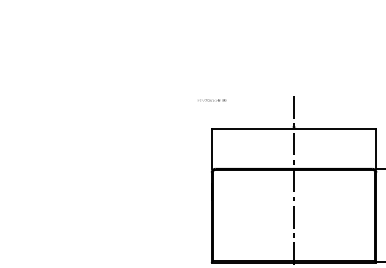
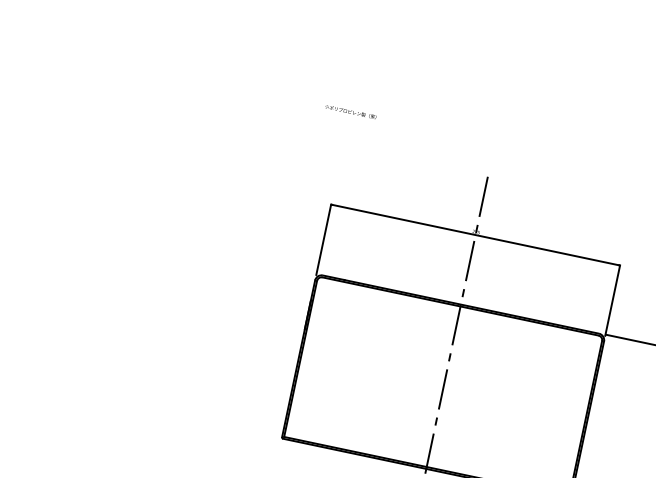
text: (212, 100) -> (352, 112), moved

